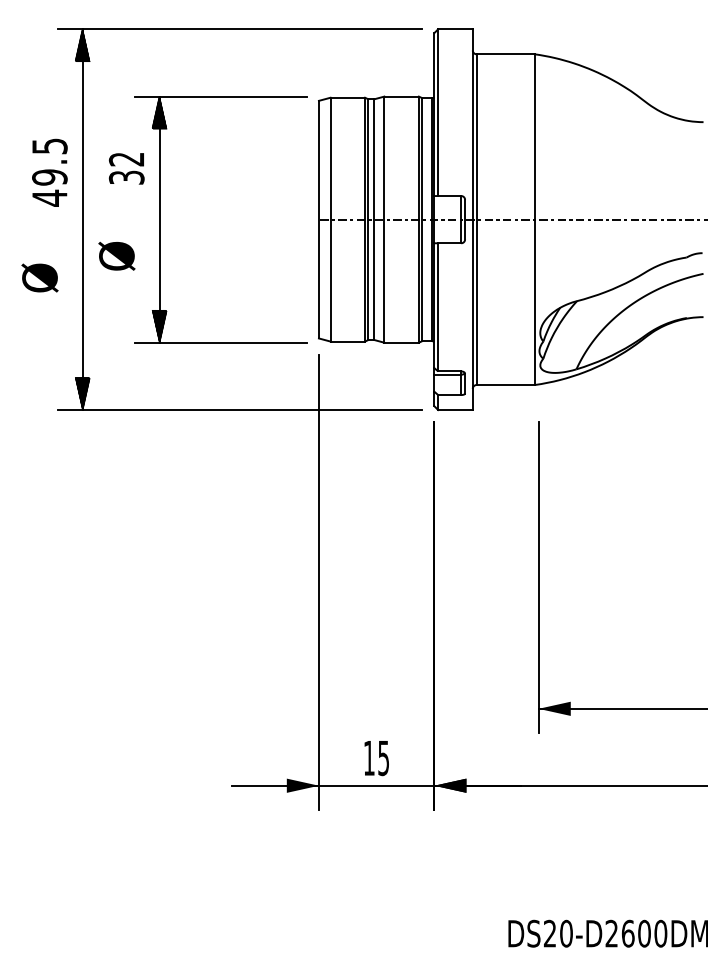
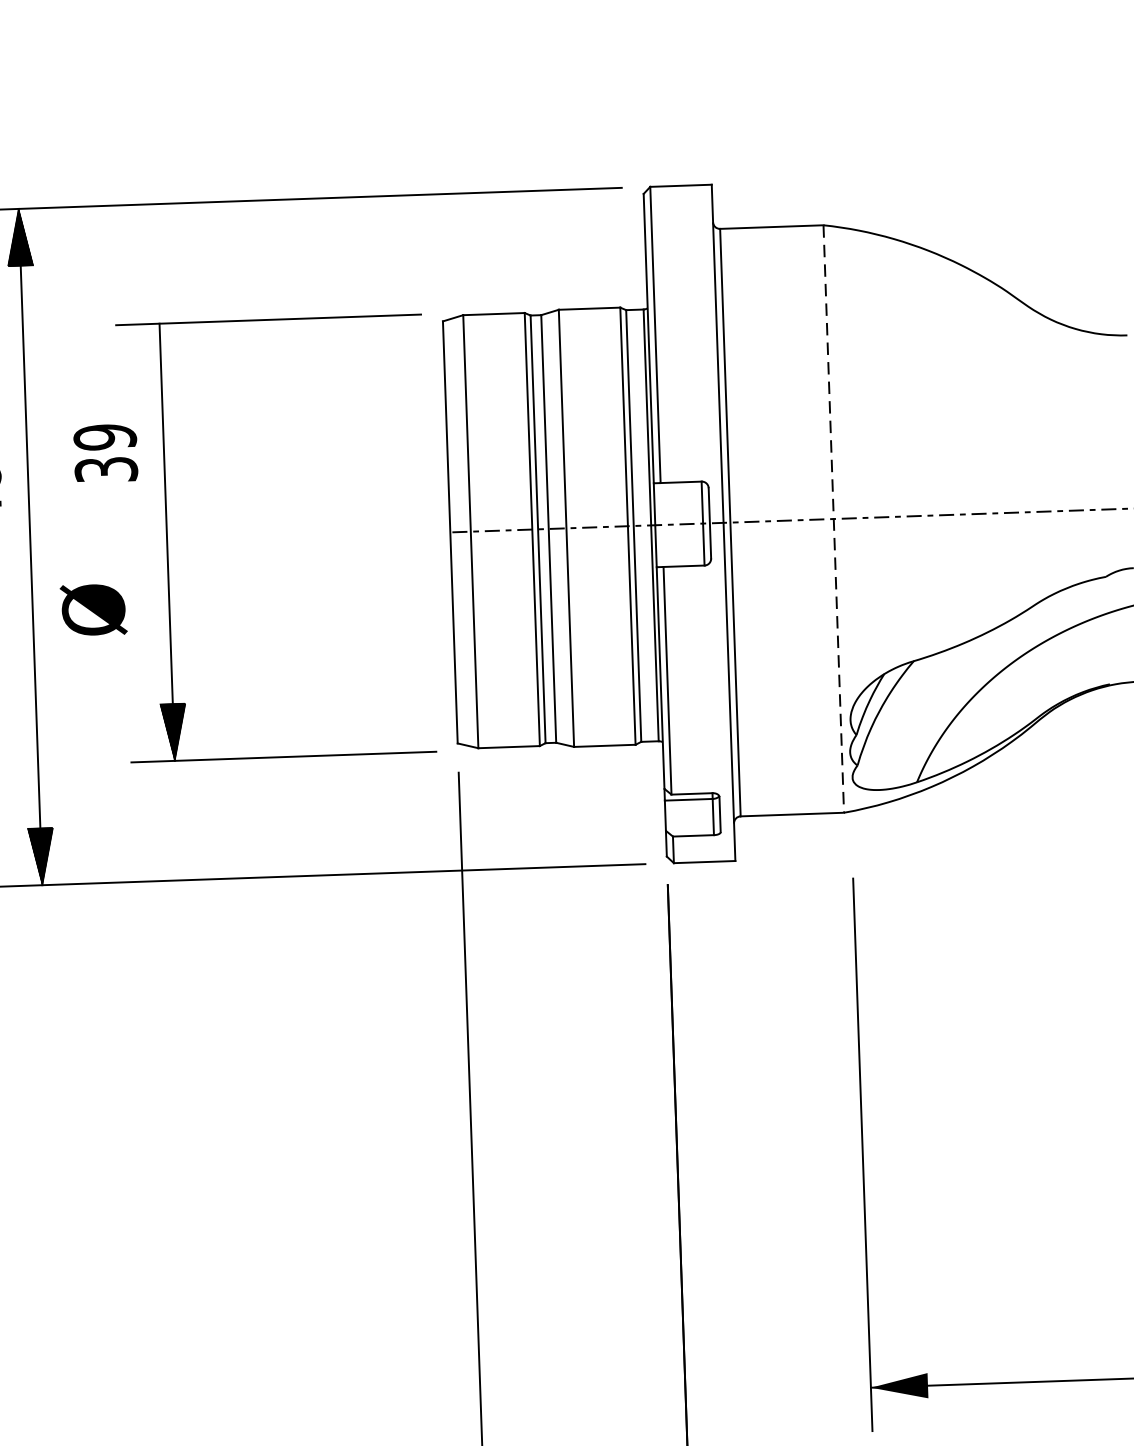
hatch: (159, 112) -> (160, 351), removed
text: (126, 159) -> (104, 437), 32 -> 39
line: (534, 220) -> (833, 520), solid -> dashed

